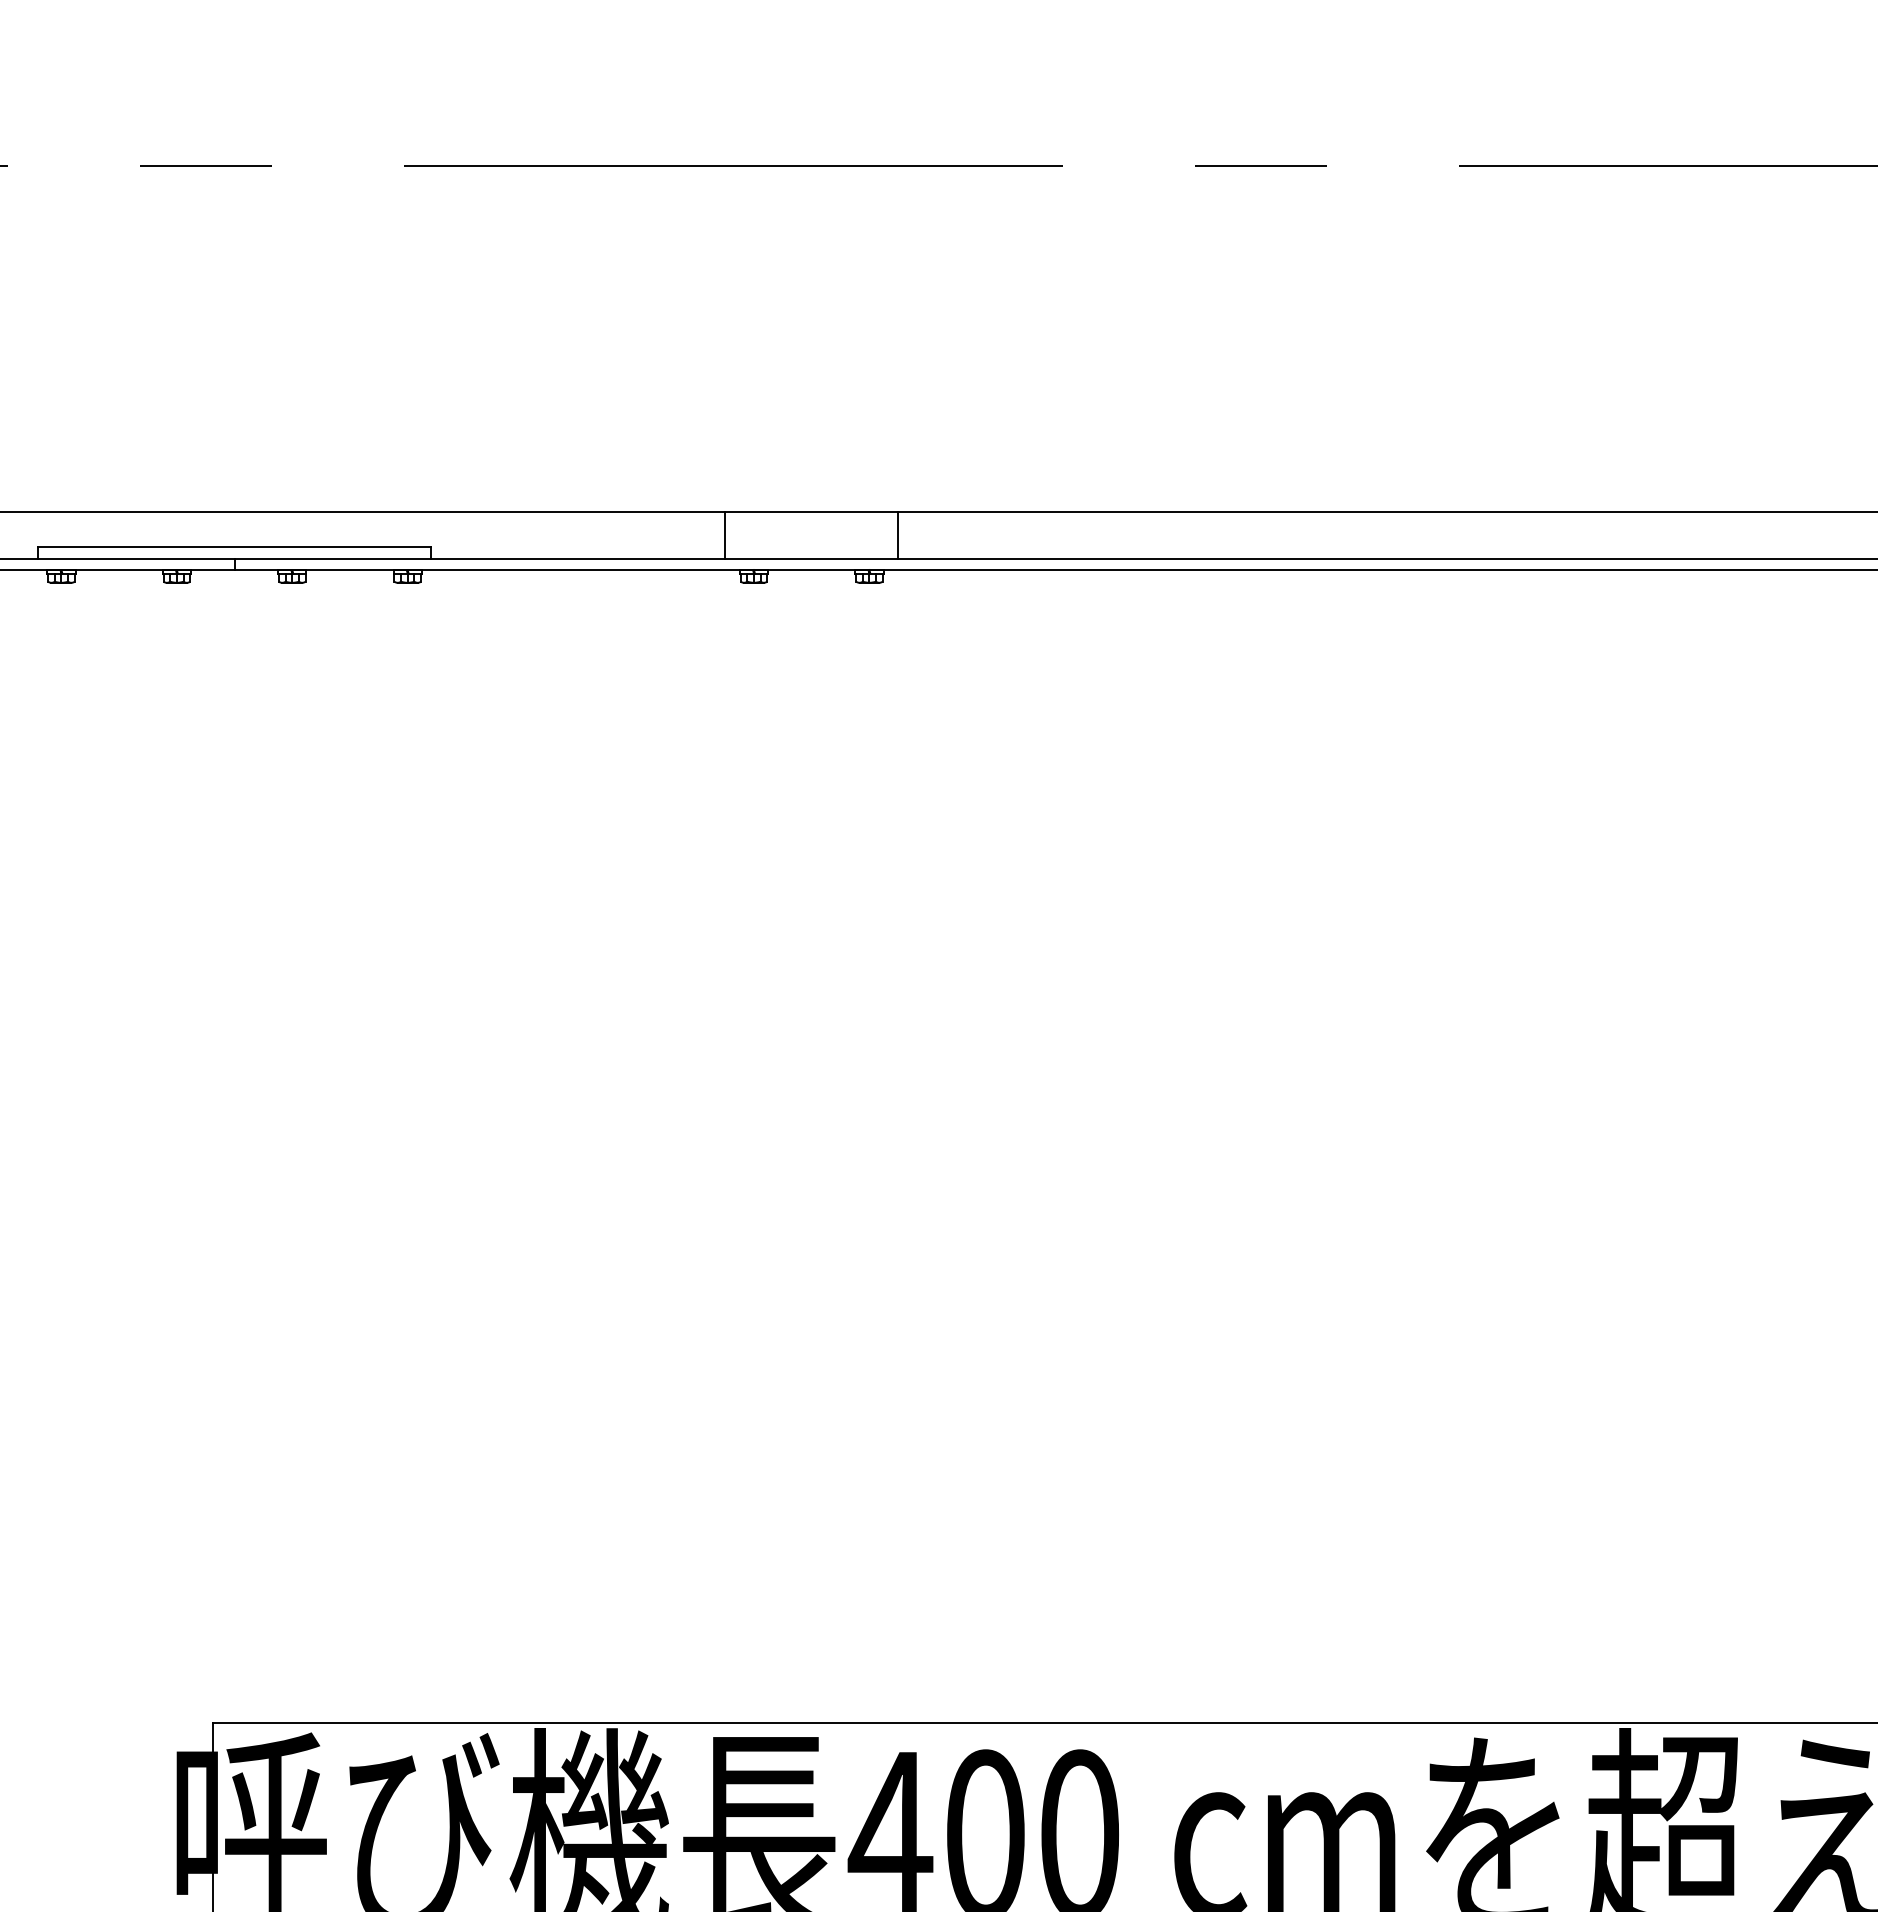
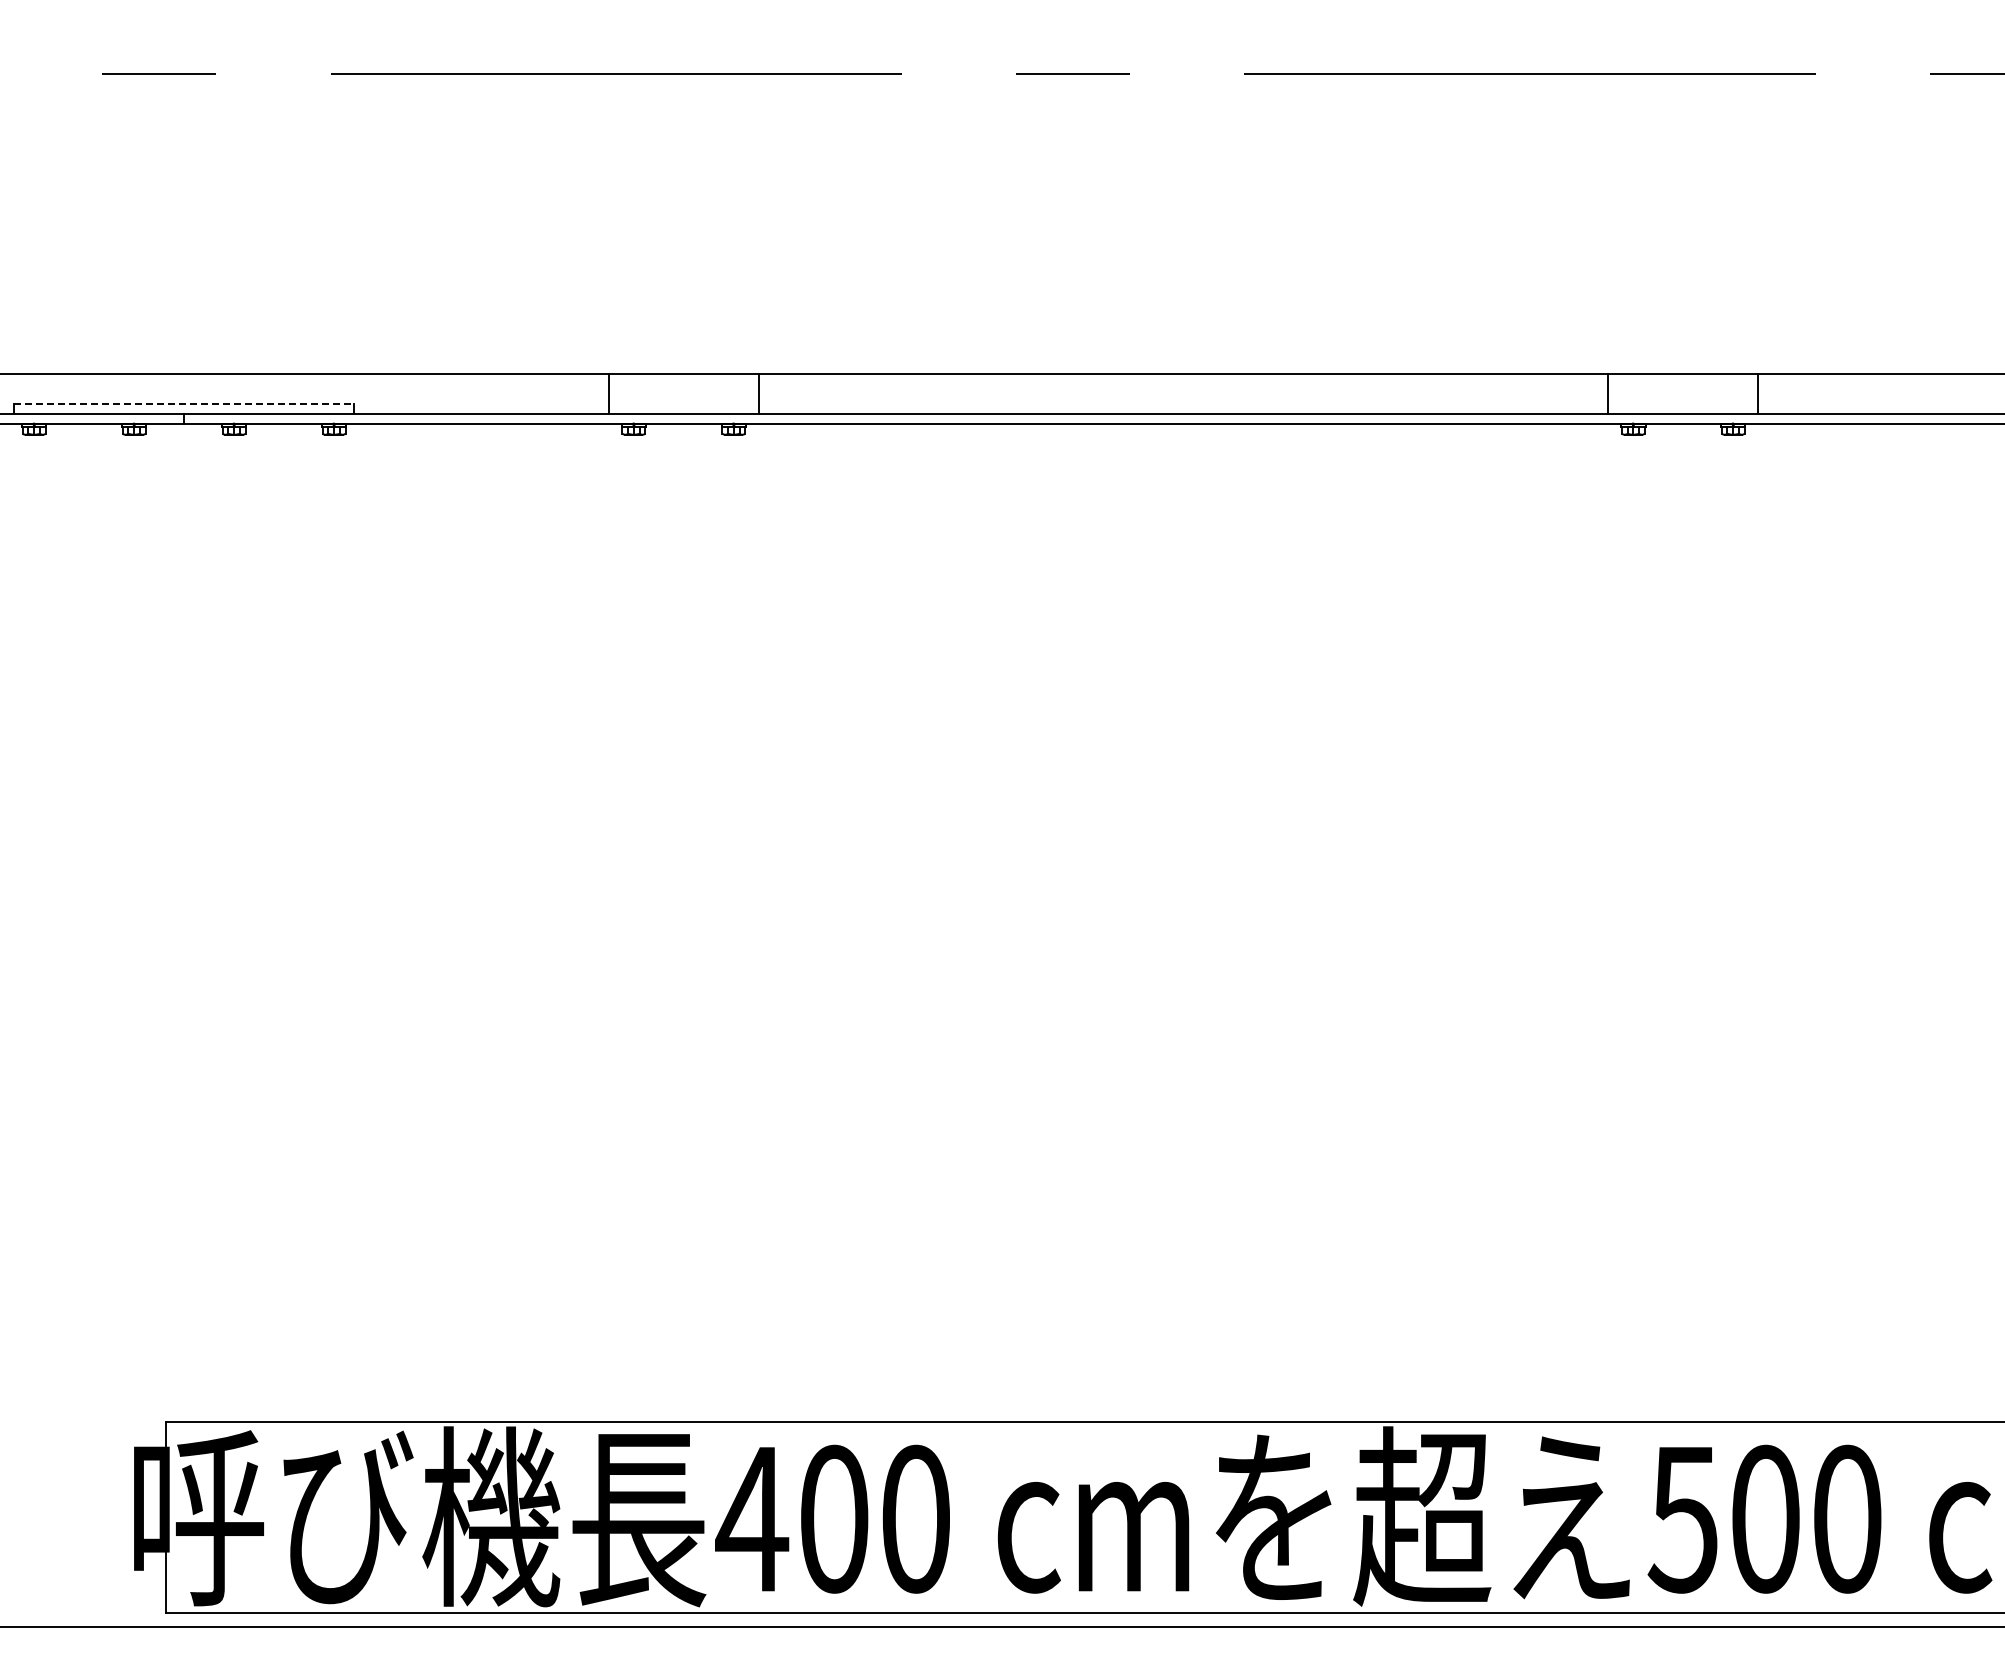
line: (234, 546) -> (184, 403), solid -> dashed

